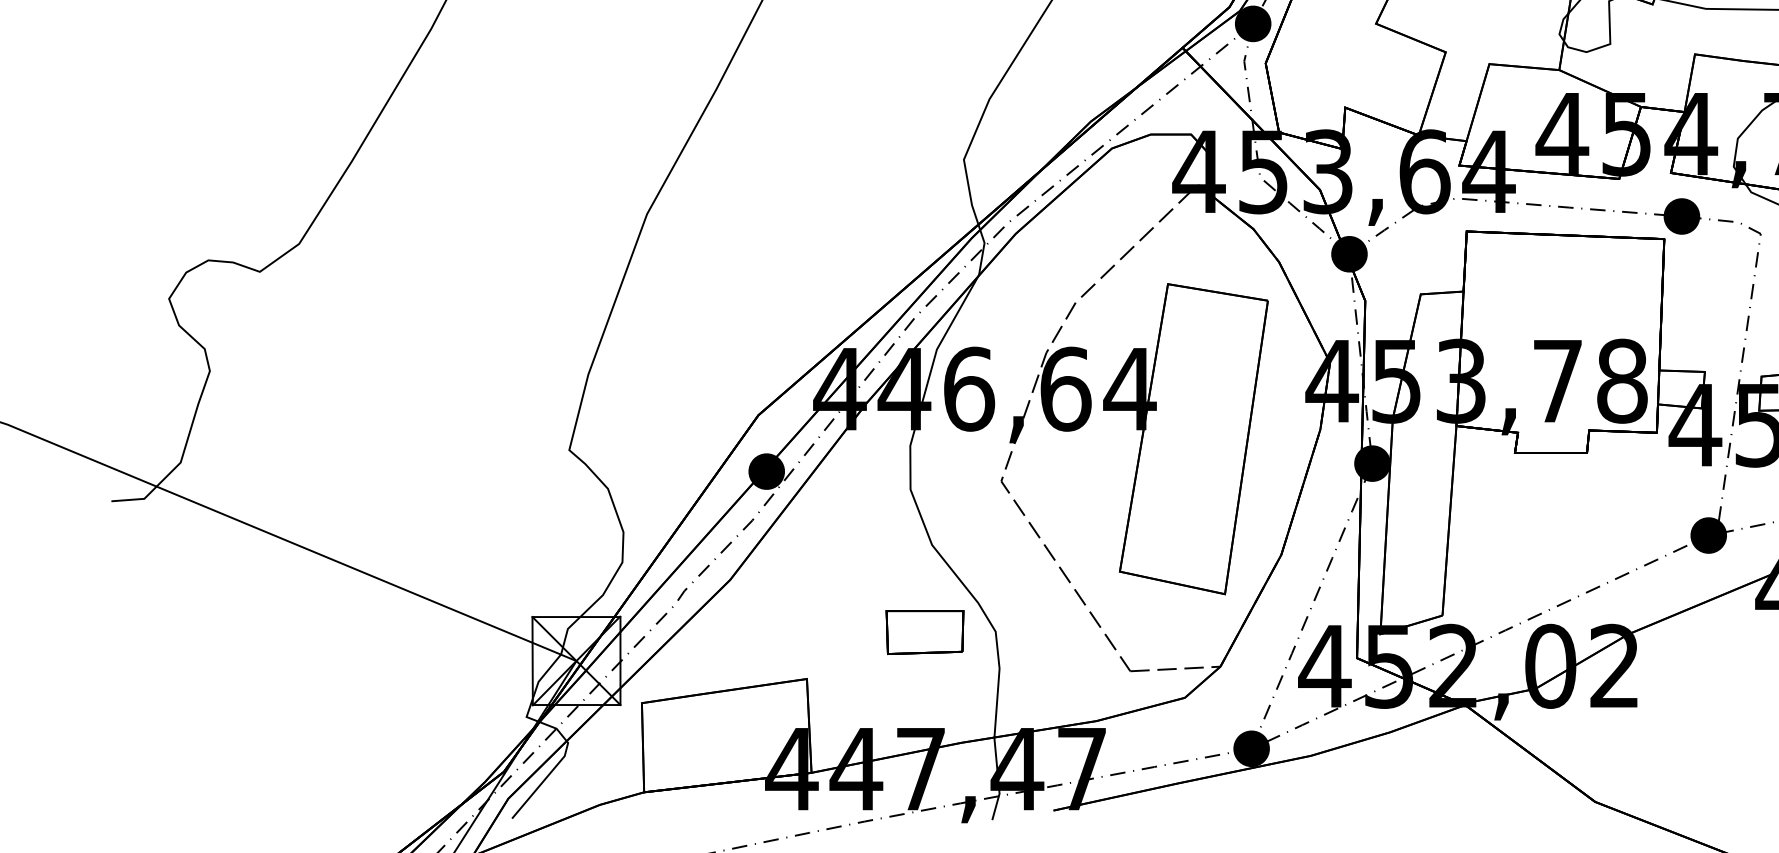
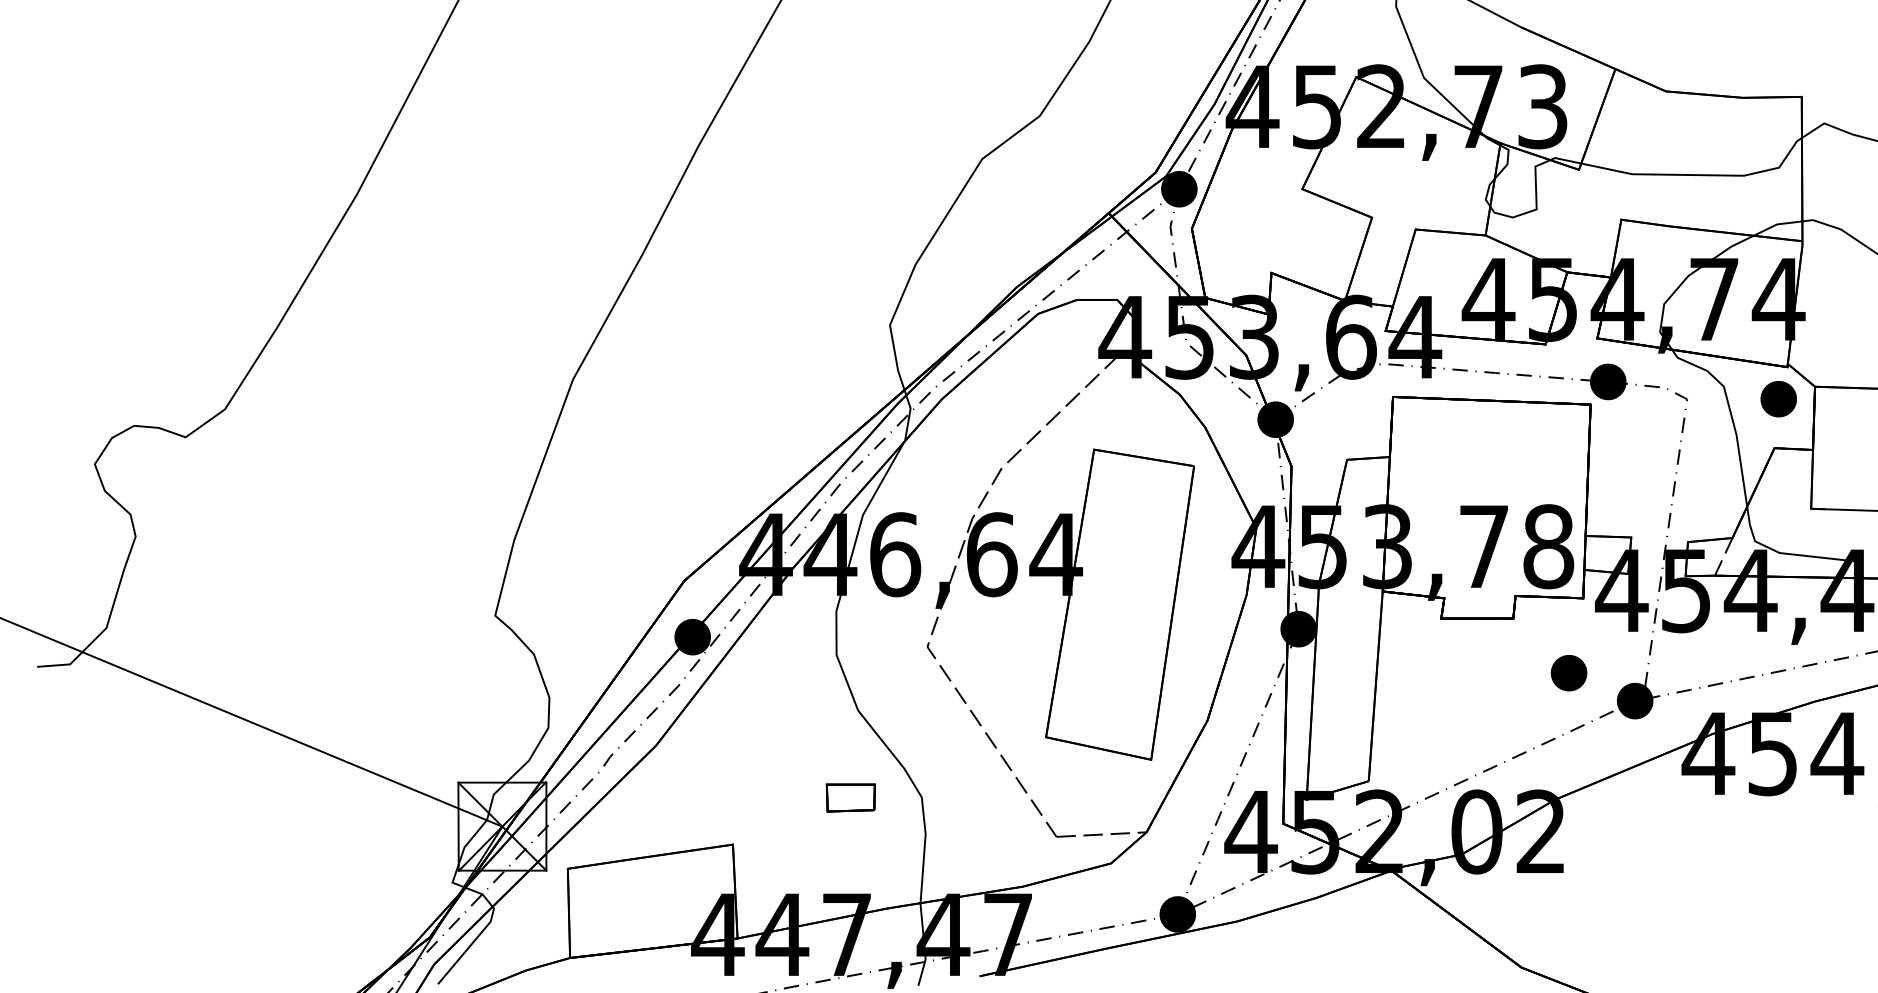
part: (1642, 507) -> (1568, 673), added
part: (924, 631) -> (850, 797), size x0.62

